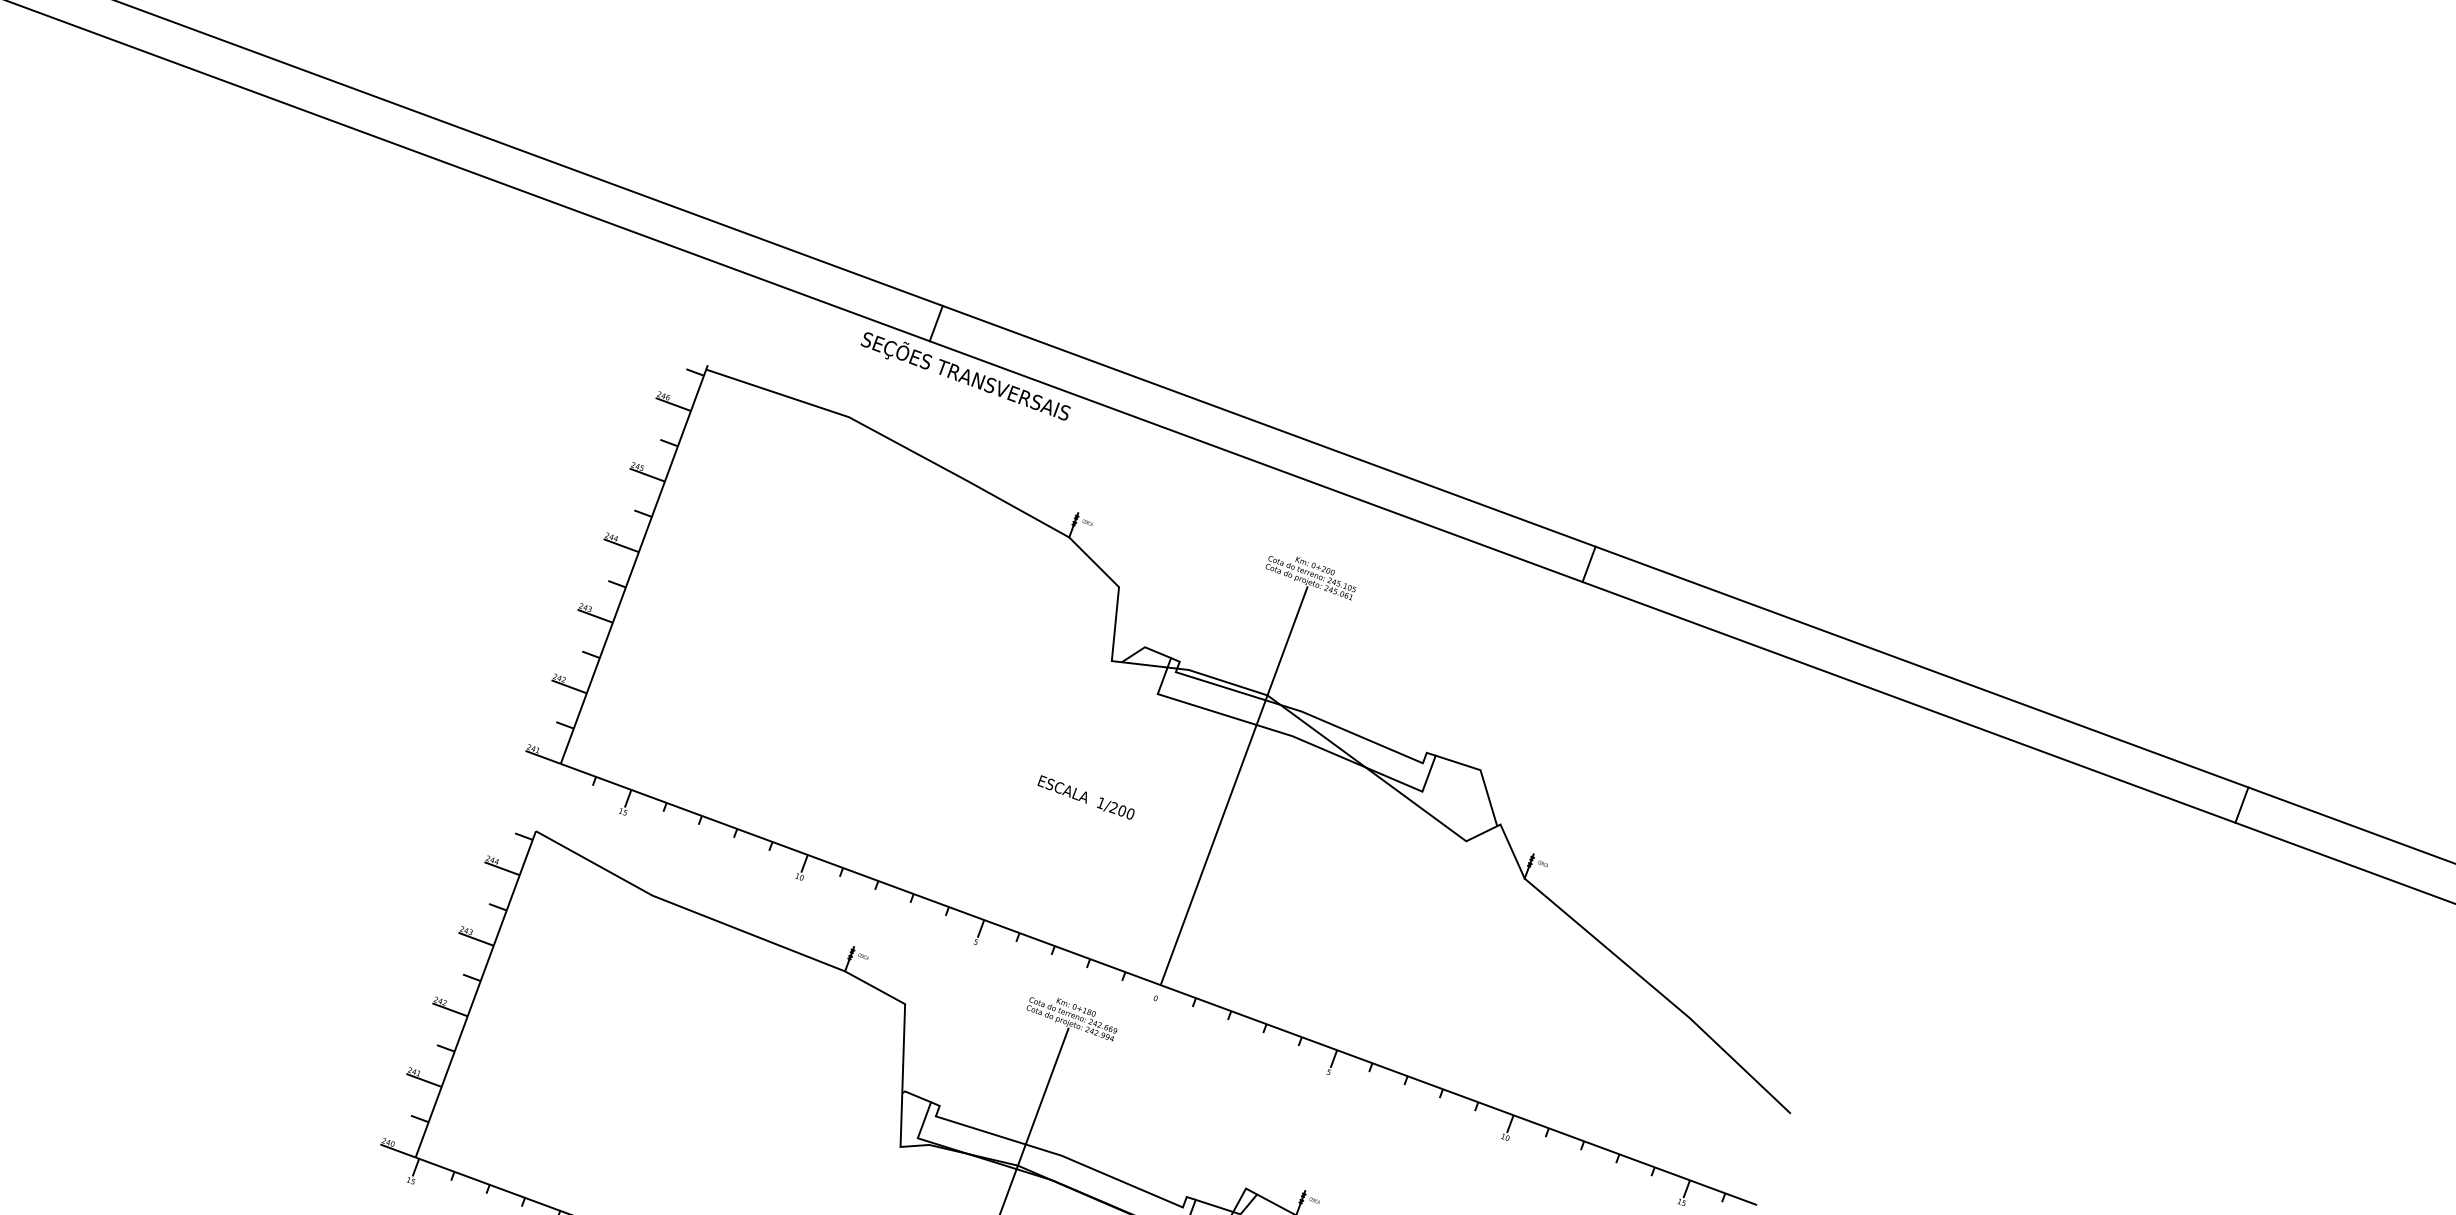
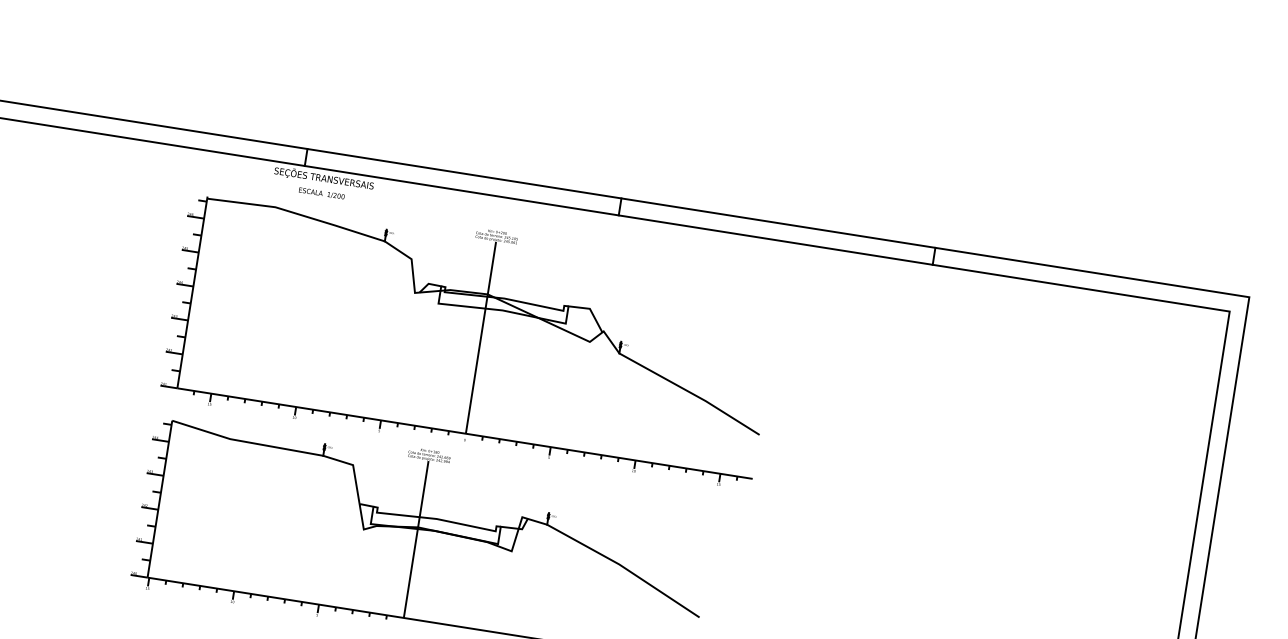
text: (1085, 797) -> (321, 193), moved

